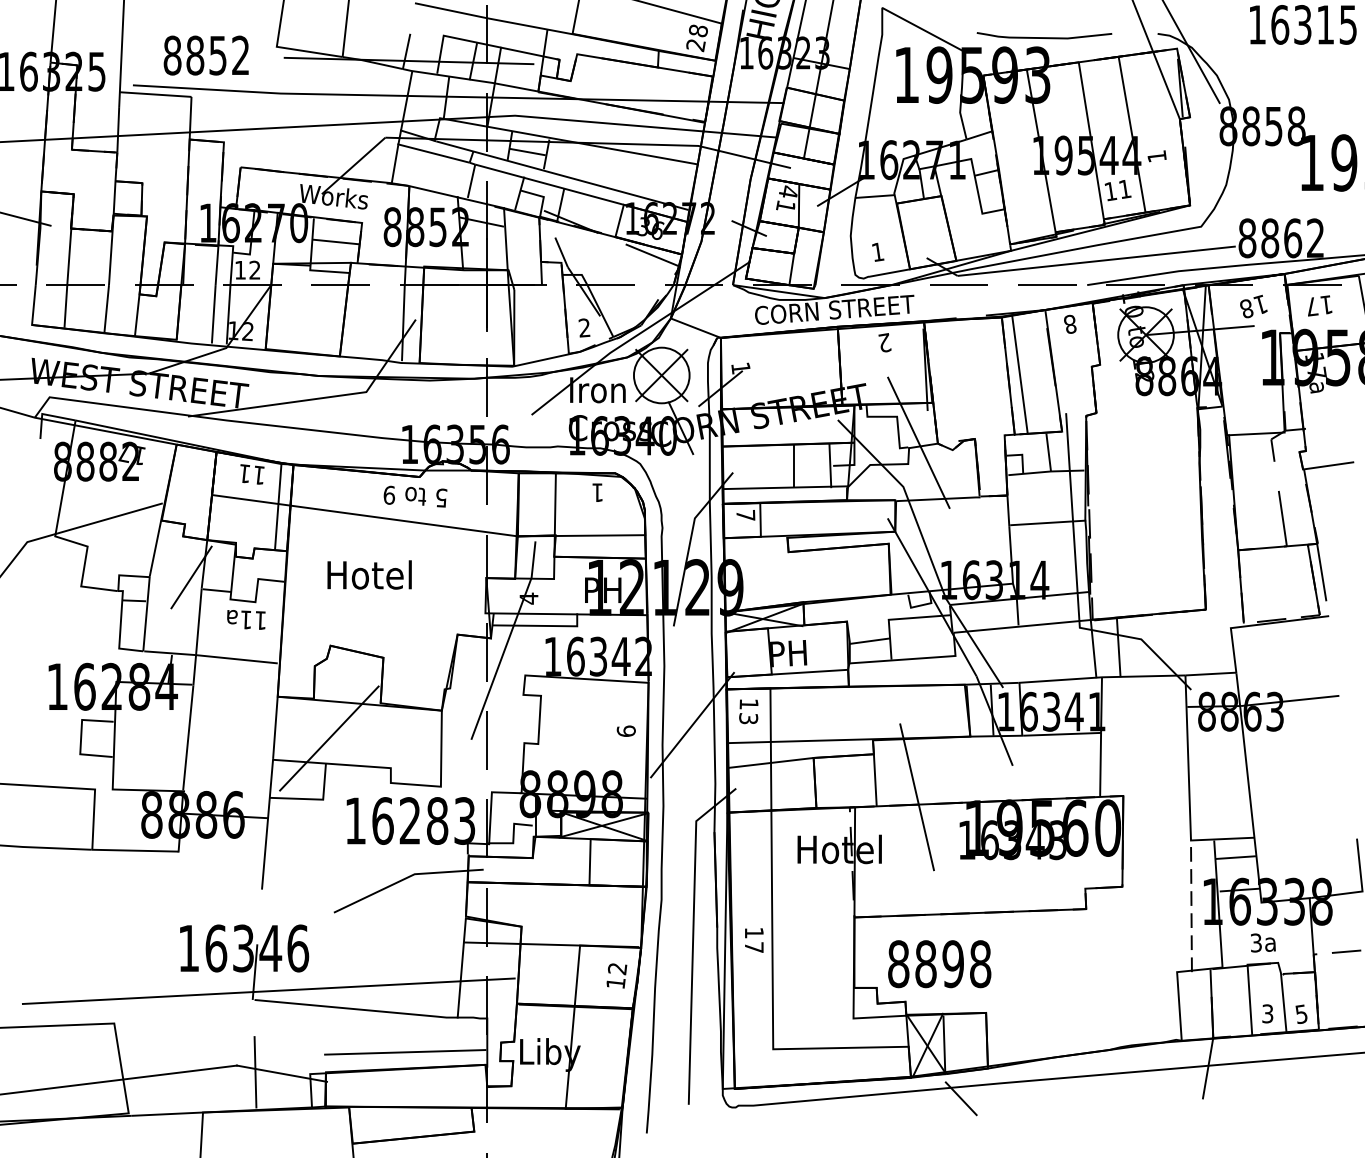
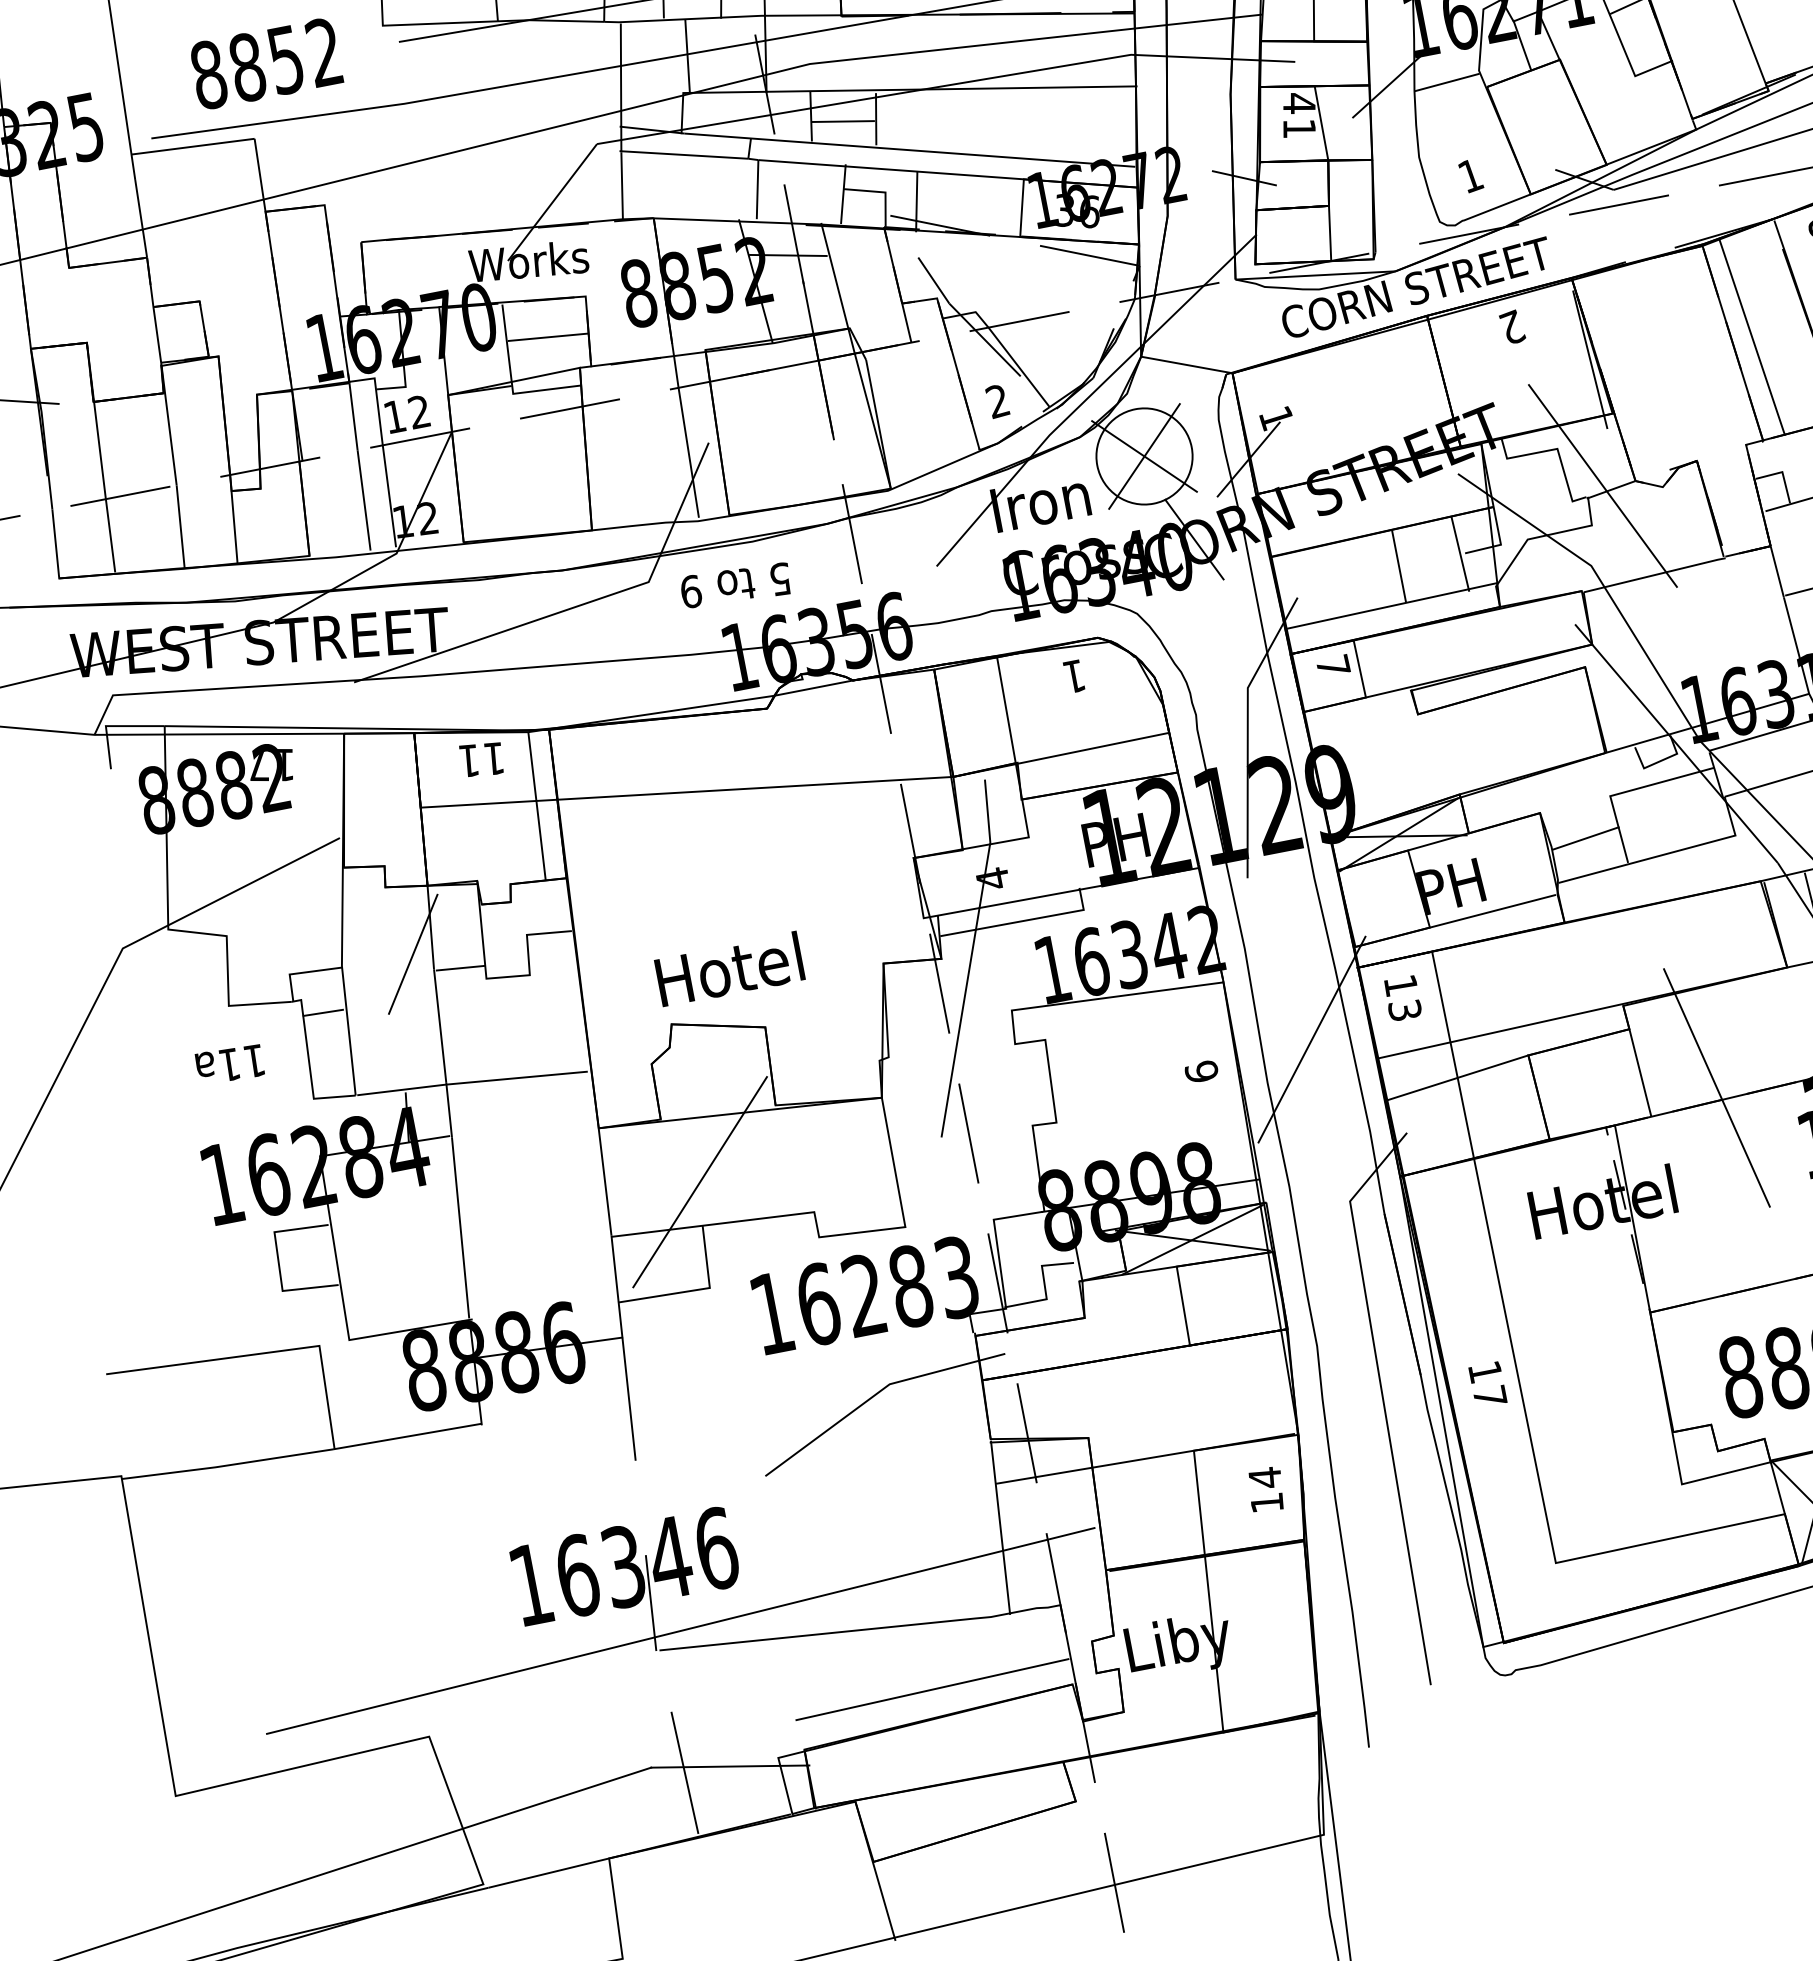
text: (415, 496) -> (735, 585), moved
text: (369, 574) -> (729, 968), moved
text: (246, 619) -> (230, 1063), moved
text: (617, 969) -> (1265, 1479), 12 -> 14

